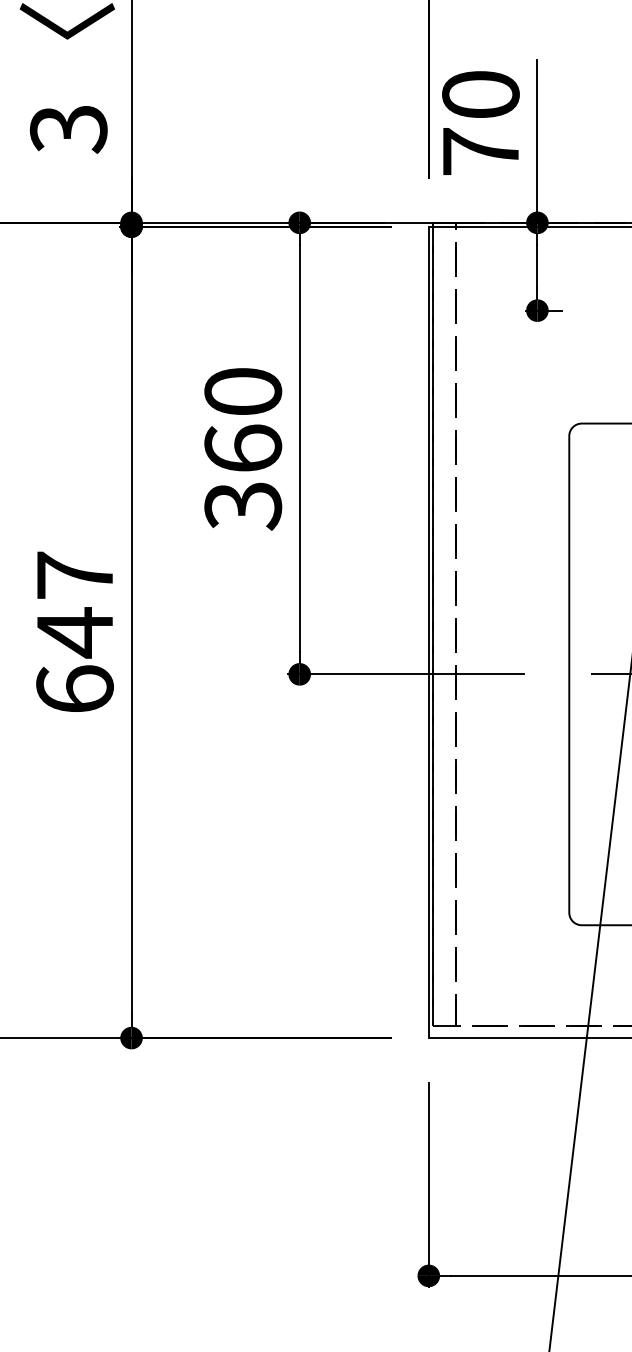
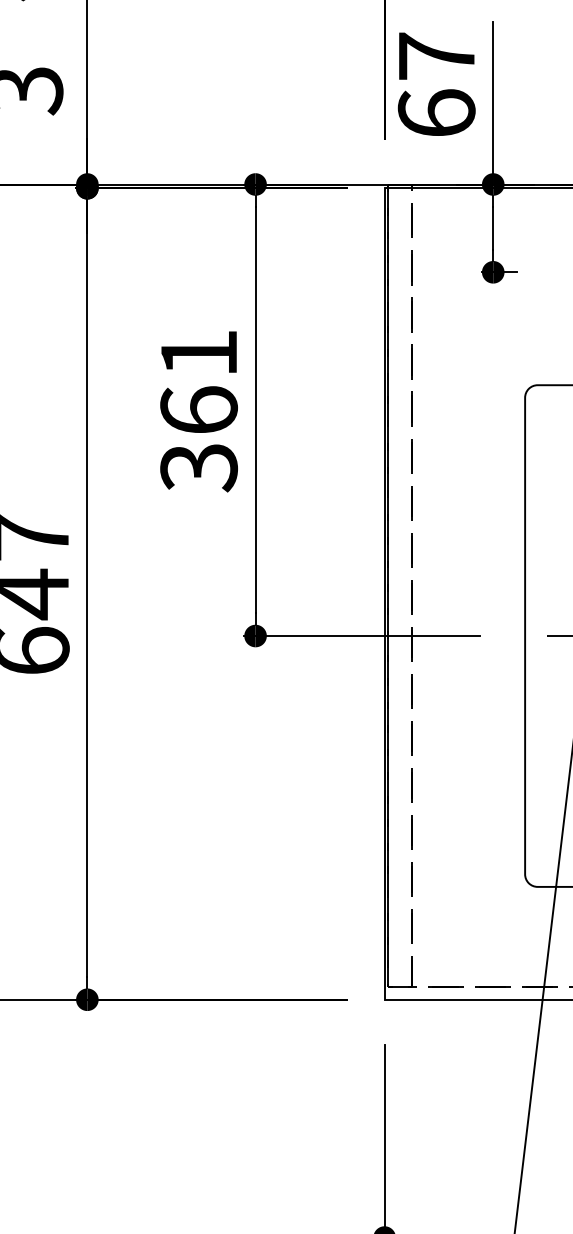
text: (480, 122) -> (436, 84), 70 -> 67
text: (243, 391) -> (199, 353), 360 -> 361

